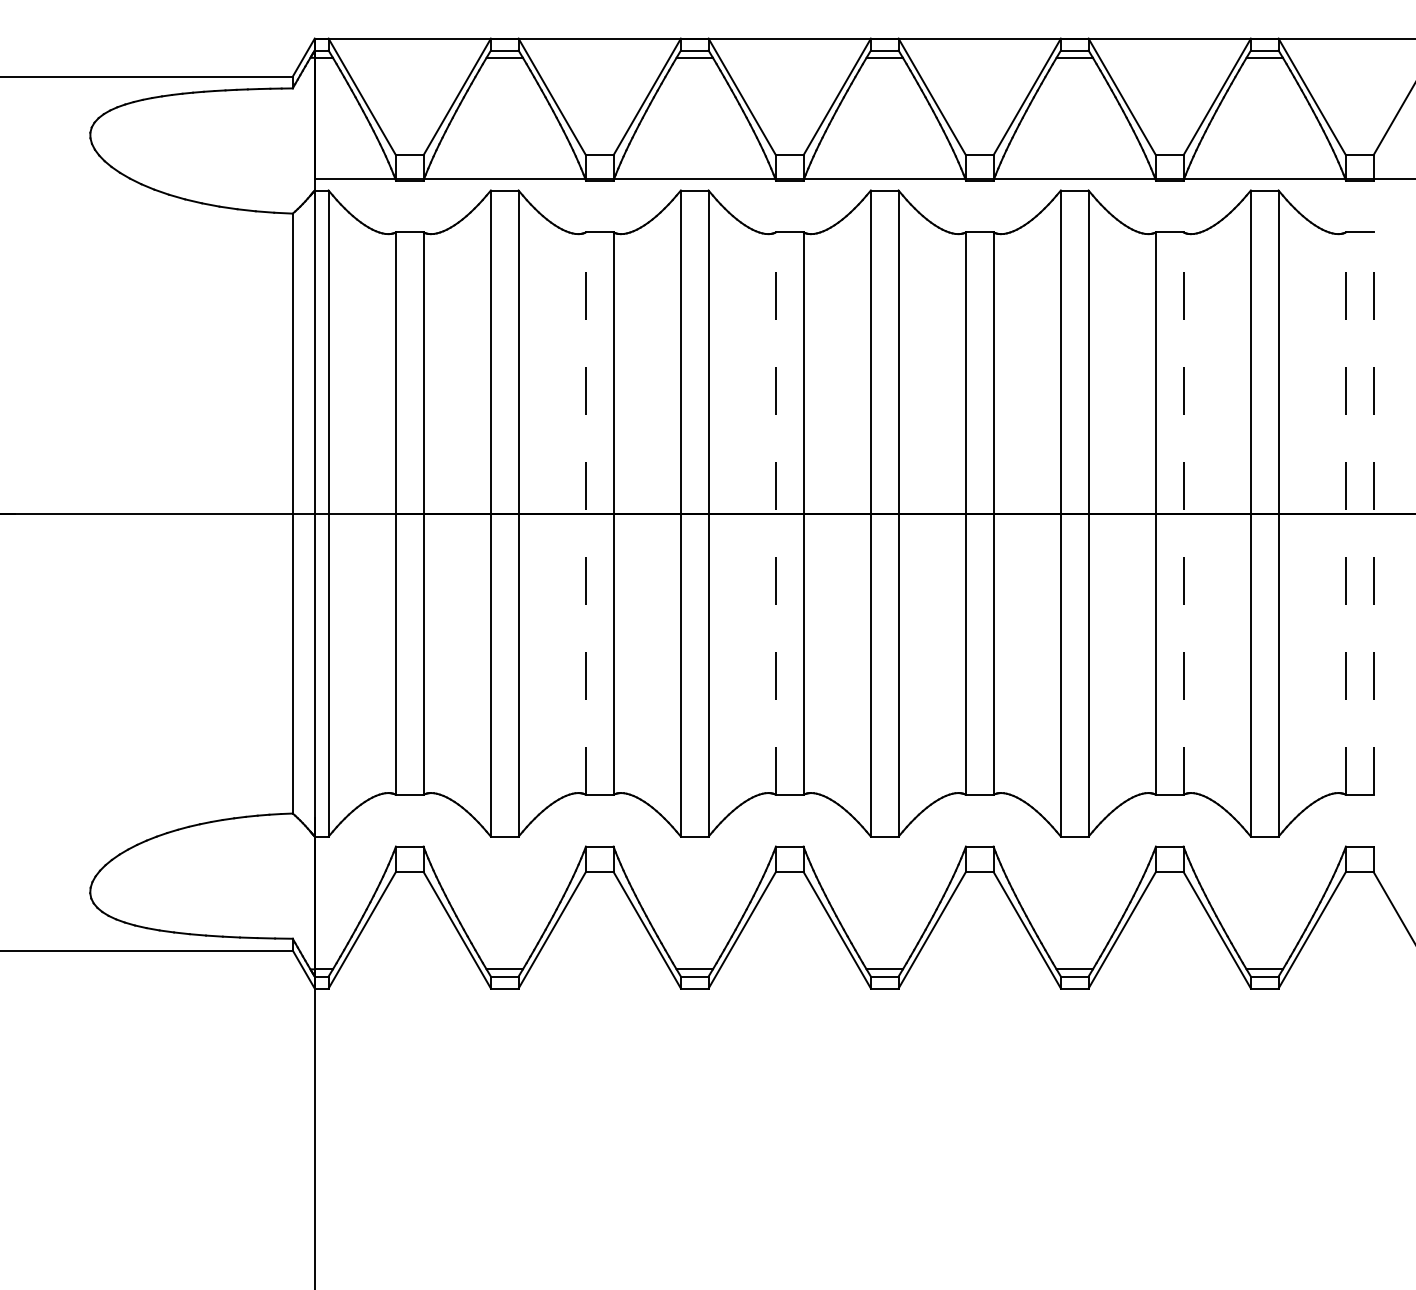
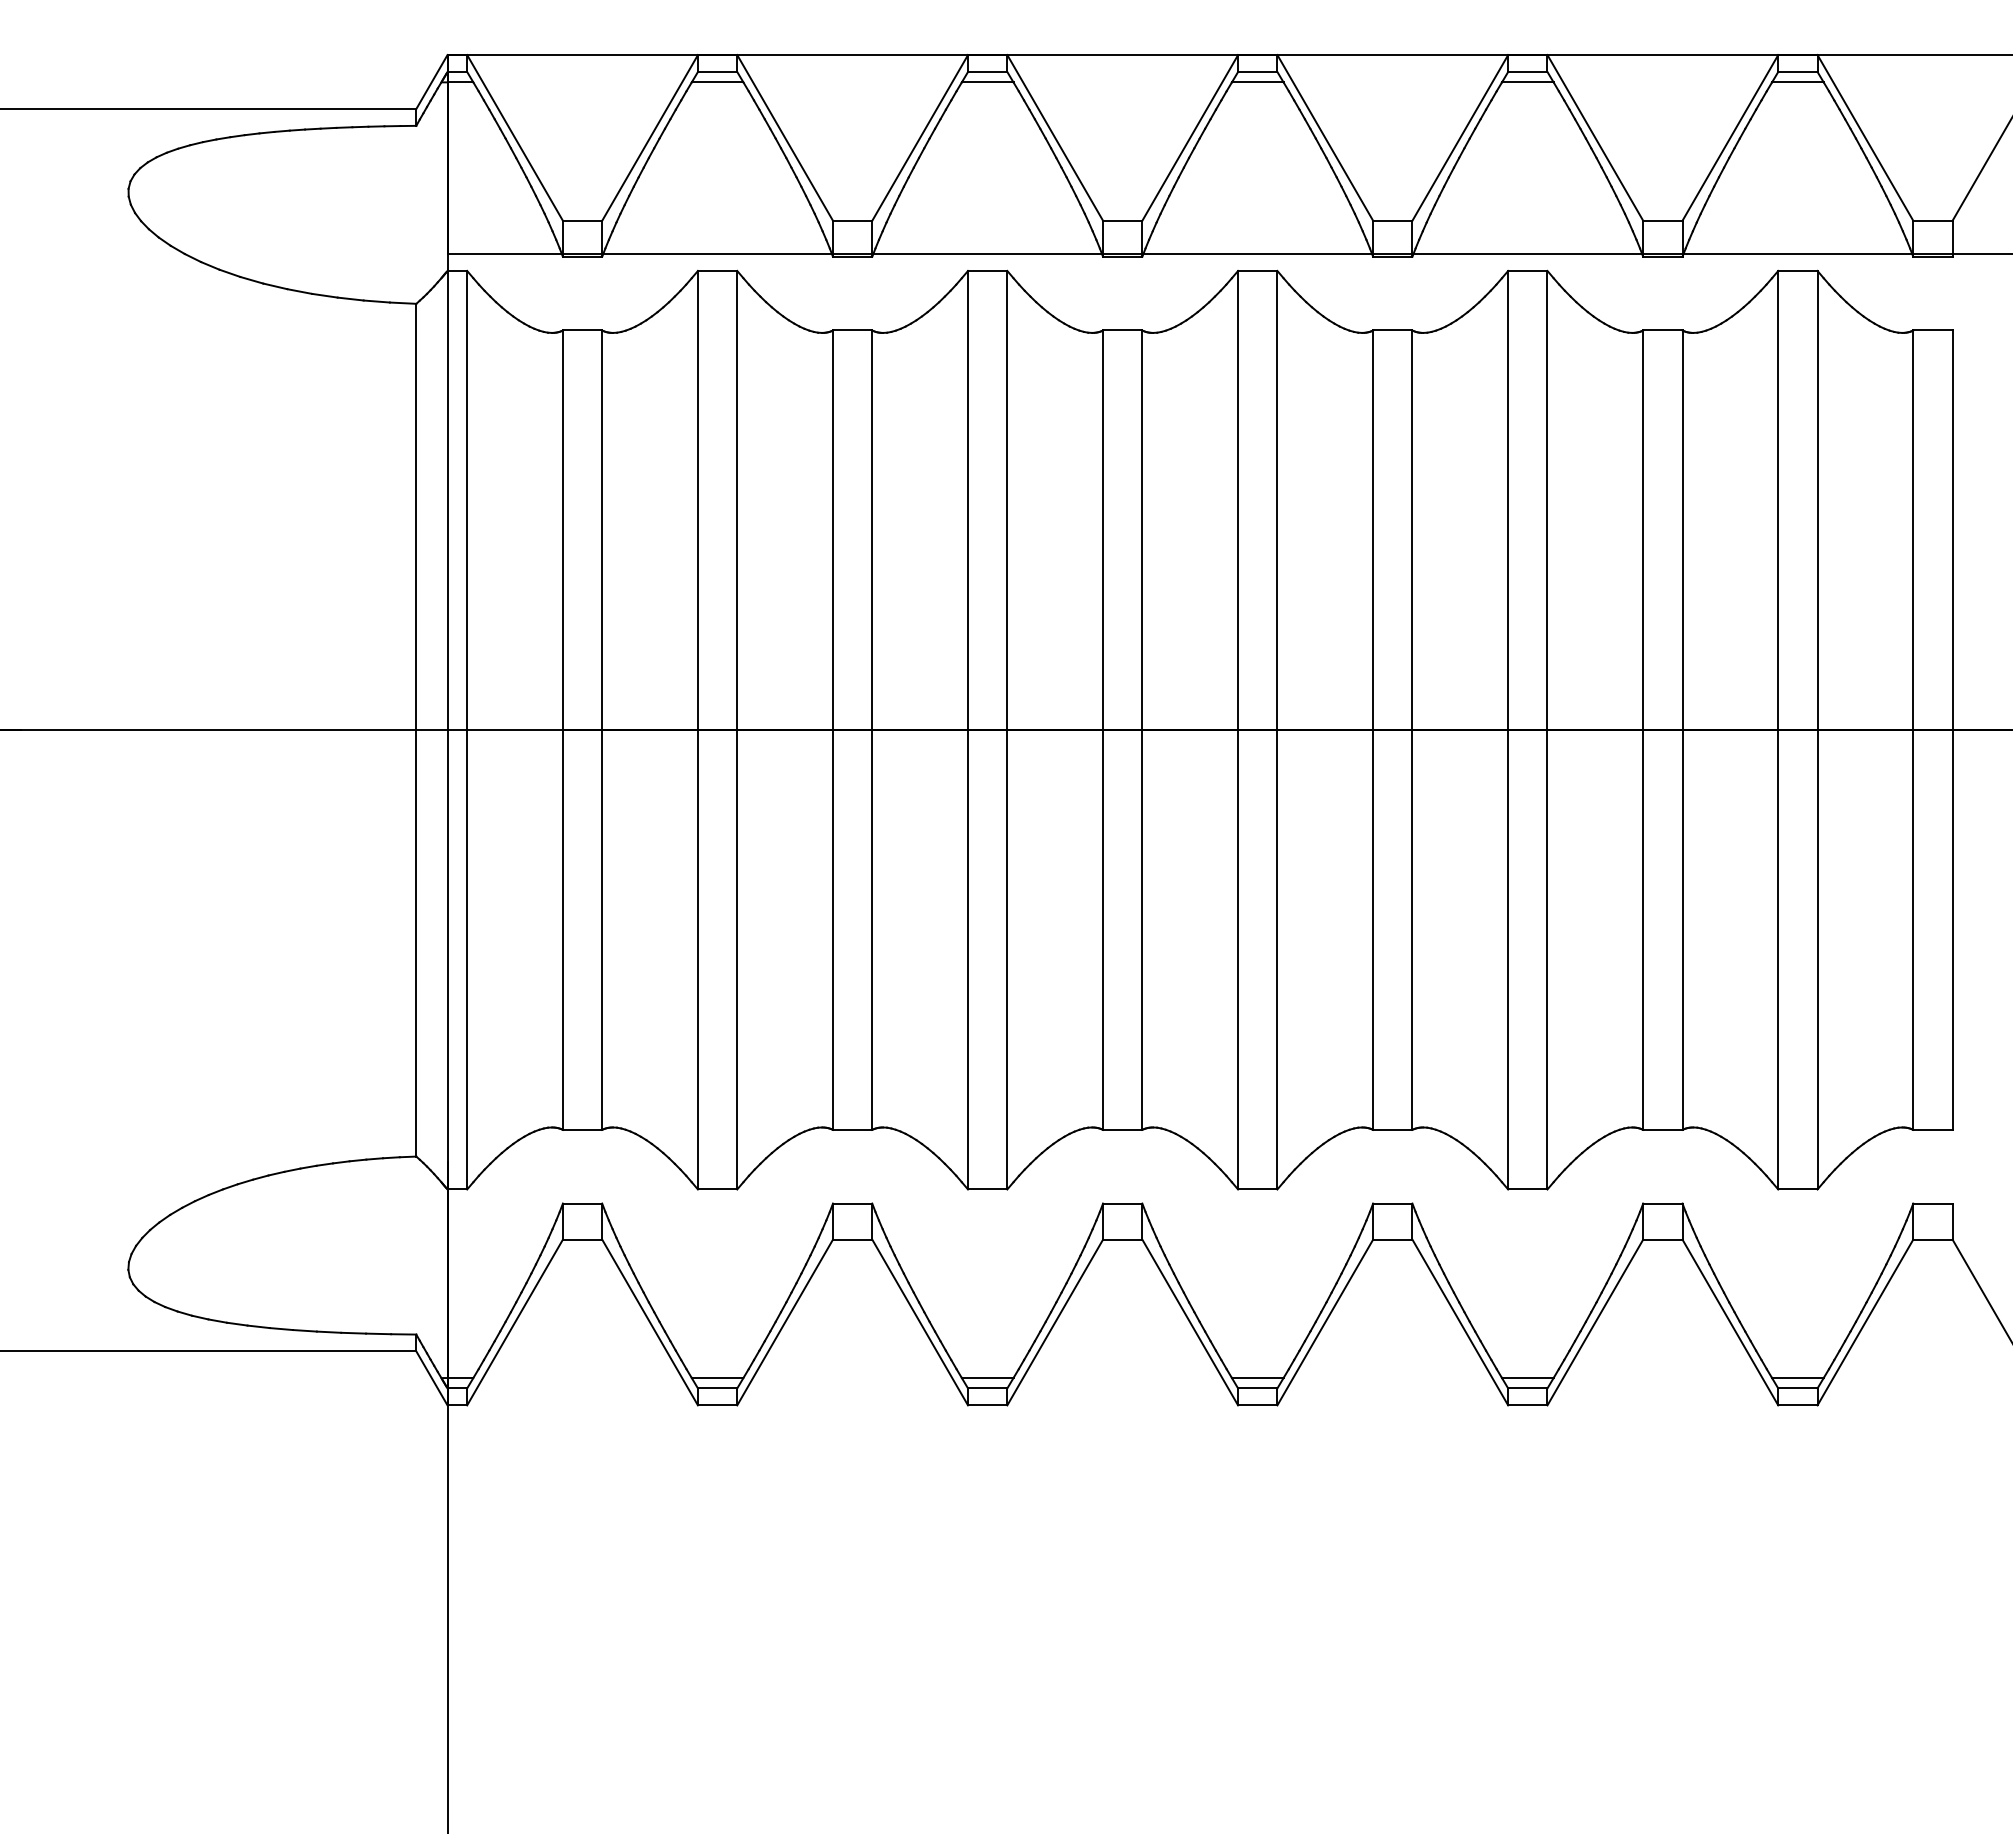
line: (586, 513) -> (833, 730), dashed -> solid
line: (776, 513) -> (1103, 730), dashed -> solid
line: (1183, 513) -> (1682, 730), dashed -> solid
line: (1346, 513) -> (1913, 730), dashed -> solid
line: (1373, 513) -> (1952, 730), dashed -> solid

